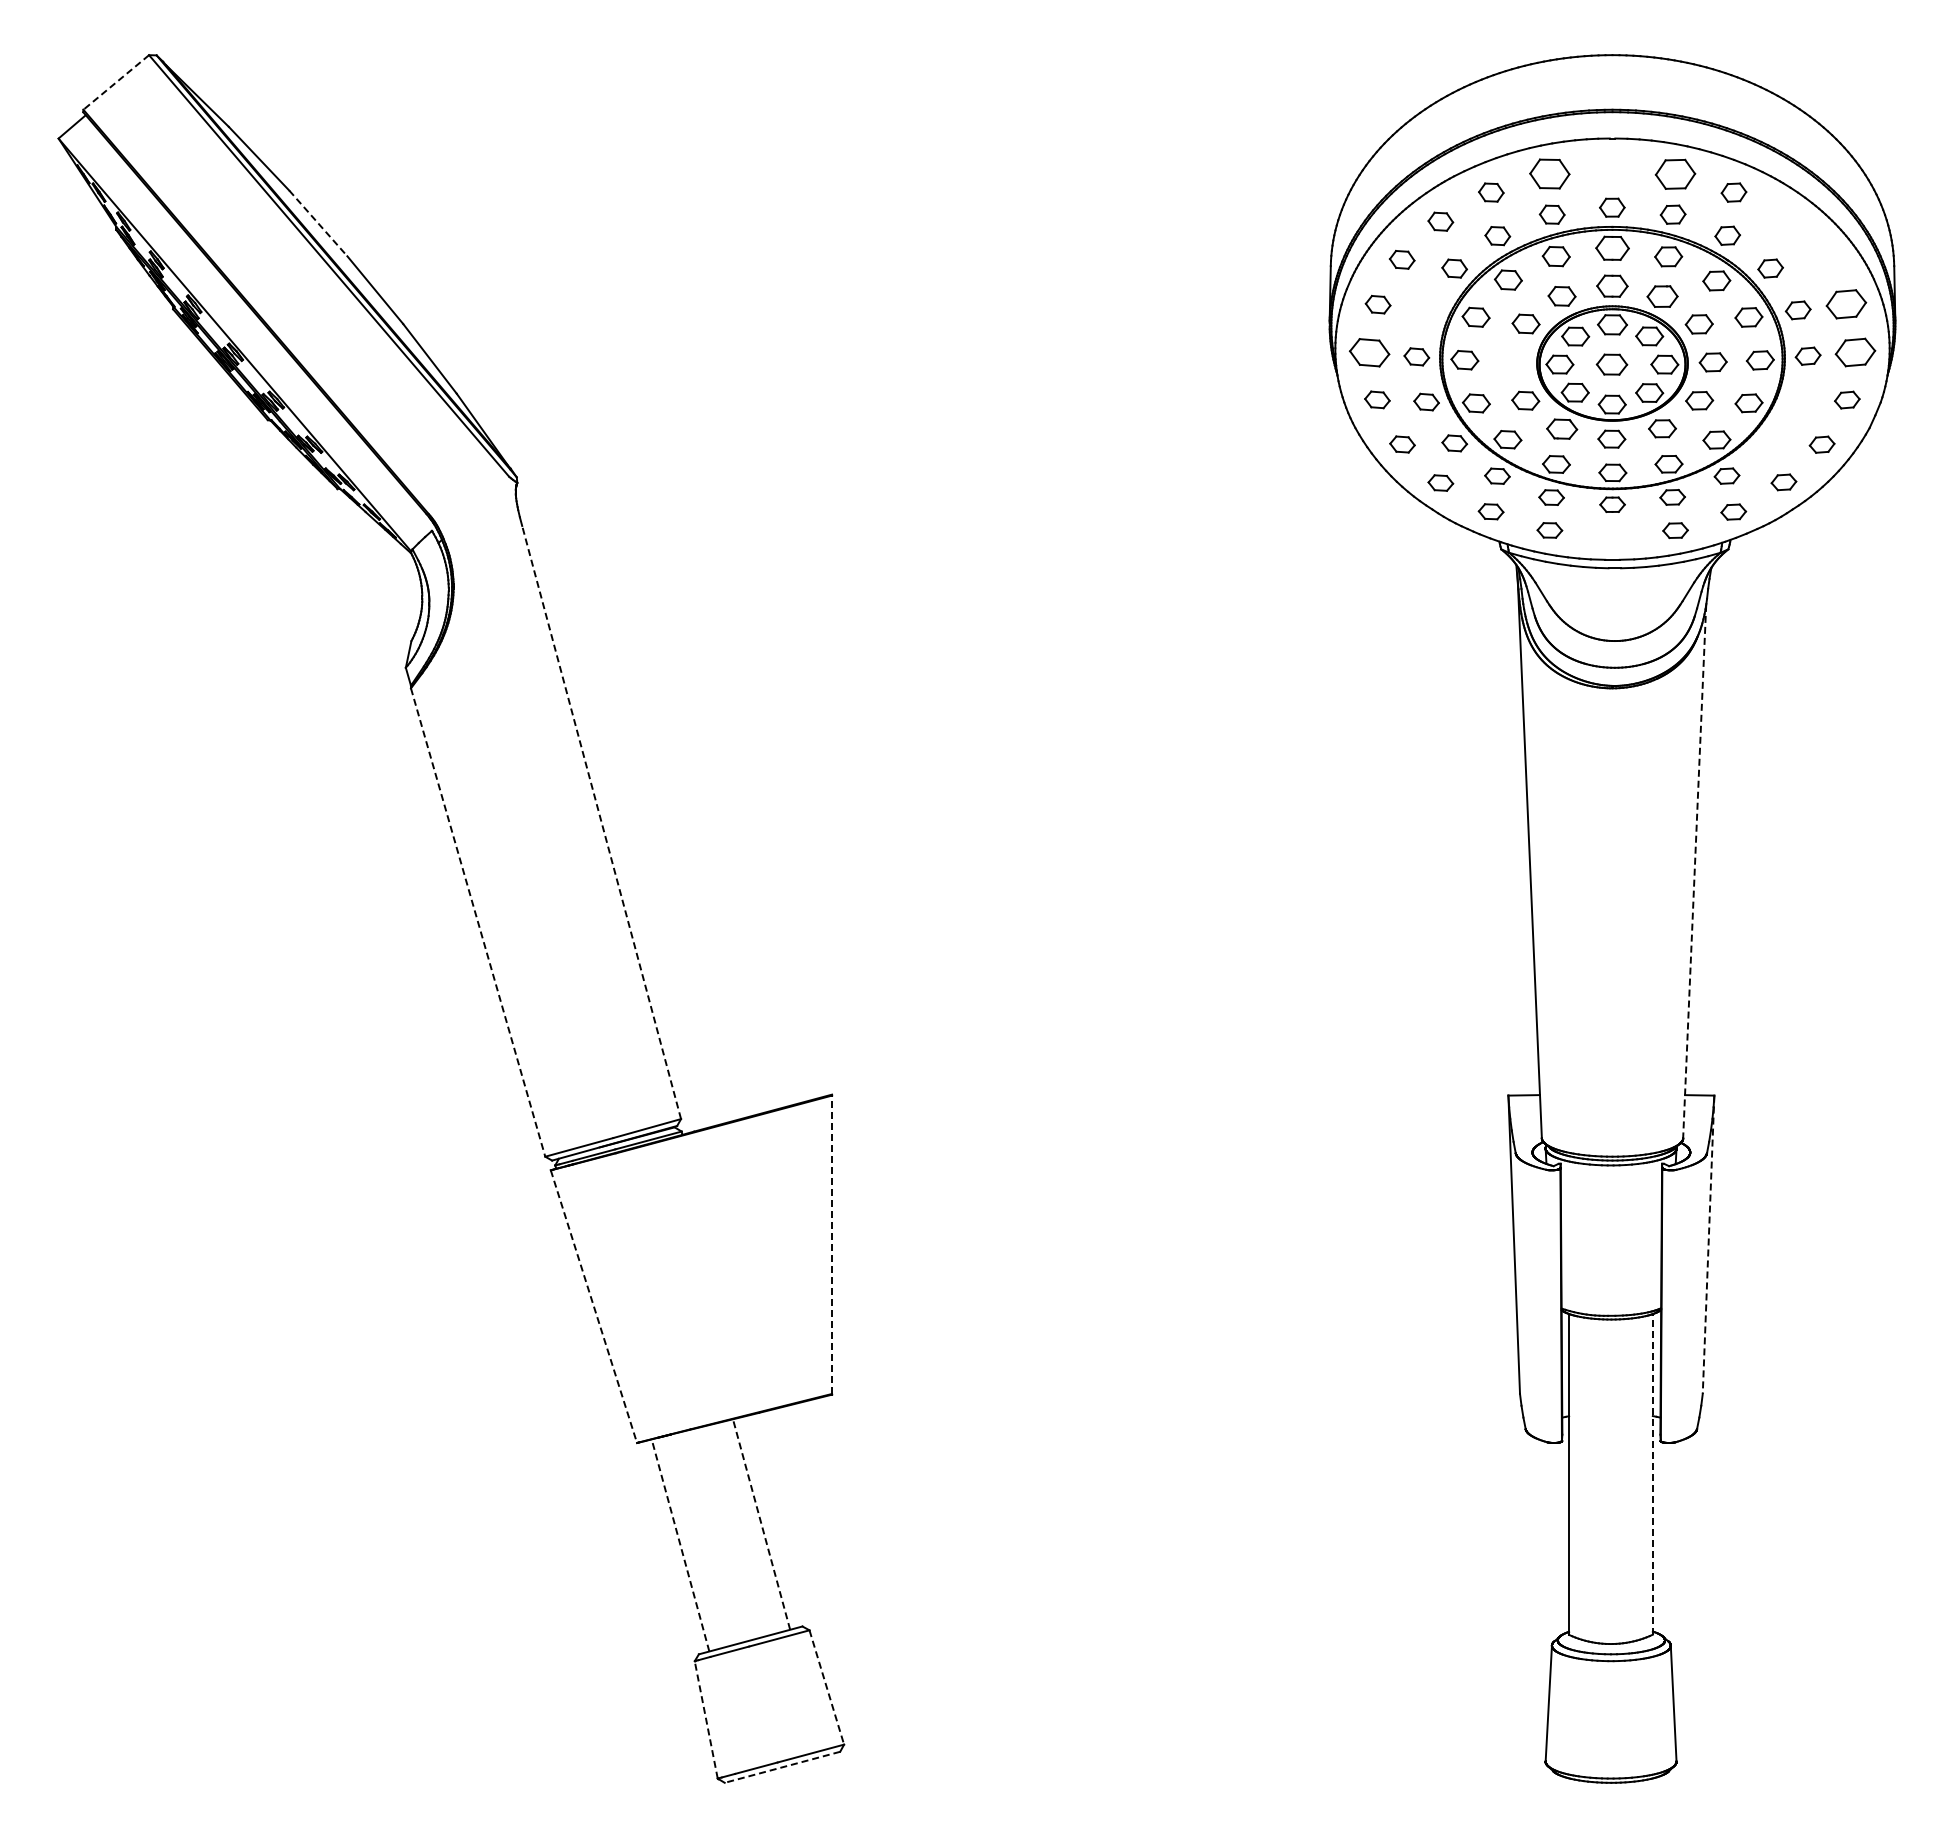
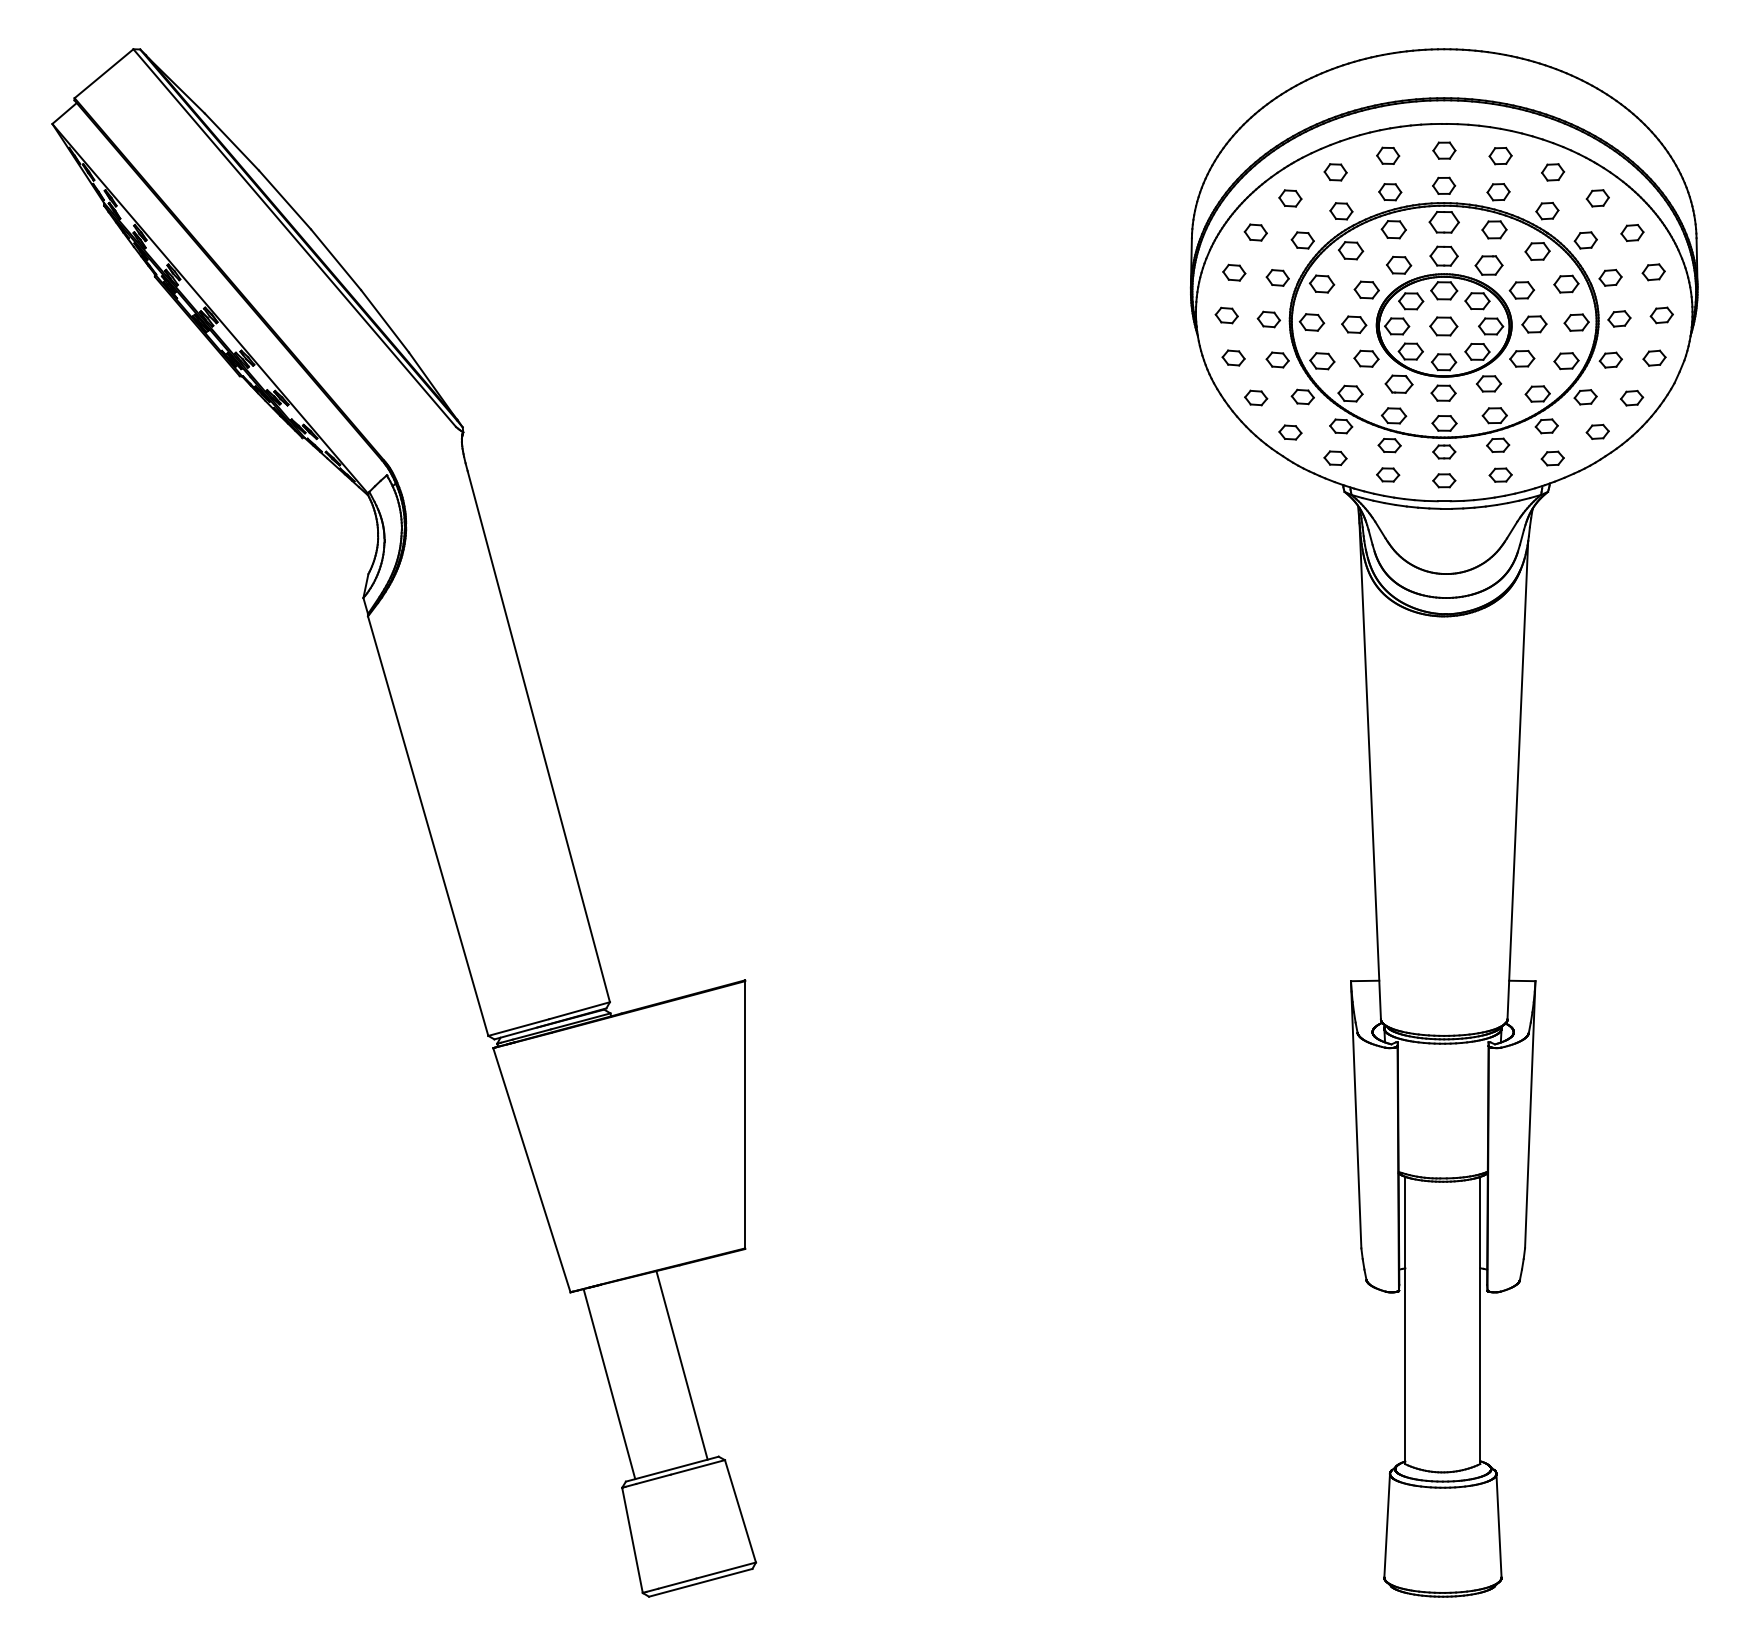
line: (116, 82) -> (104, 73), dashed -> solid
part: (1612, 168) -> (1444, 150), added
part: (1549, 174) -> (1387, 156), size x0.62
part: (1675, 174) -> (1500, 156), size x0.62
part: (1783, 221) -> (1597, 198), added
line: (318, 223) -> (285, 200), dashed -> solid
part: (1822, 260) -> (1632, 233), added
part: (1846, 303) -> (1653, 271), size x0.62
part: (1426, 310) -> (1277, 277), added
part: (1369, 351) -> (1226, 314), size x0.62
part: (1855, 351) -> (1661, 314), size x0.62
part: (1511, 362) -> (1353, 324), added
part: (1798, 402) -> (1610, 360), added
part: (1770, 443) -> (1585, 397), added
part: (1612, 536) -> (1444, 480), added
line: (601, 822) -> (538, 736), dashed -> solid
line: (1694, 871) -> (1517, 780), dashed -> solid
line: (478, 922) -> (428, 826), dashed -> solid
line: (832, 1244) -> (745, 1114), dashed -> solid
line: (1708, 1245) -> (1530, 1115), dashed -> solid
line: (593, 1306) -> (531, 1170), dashed -> solid
line: (1652, 1473) -> (1480, 1319), dashed -> solid
line: (761, 1523) -> (681, 1364), dashed -> solid
line: (680, 1545) -> (609, 1384), dashed -> solid
line: (826, 1687) -> (740, 1511), dashed -> solid
line: (706, 1719) -> (632, 1540), dashed -> solid
line: (782, 1767) -> (700, 1583), dashed -> solid

